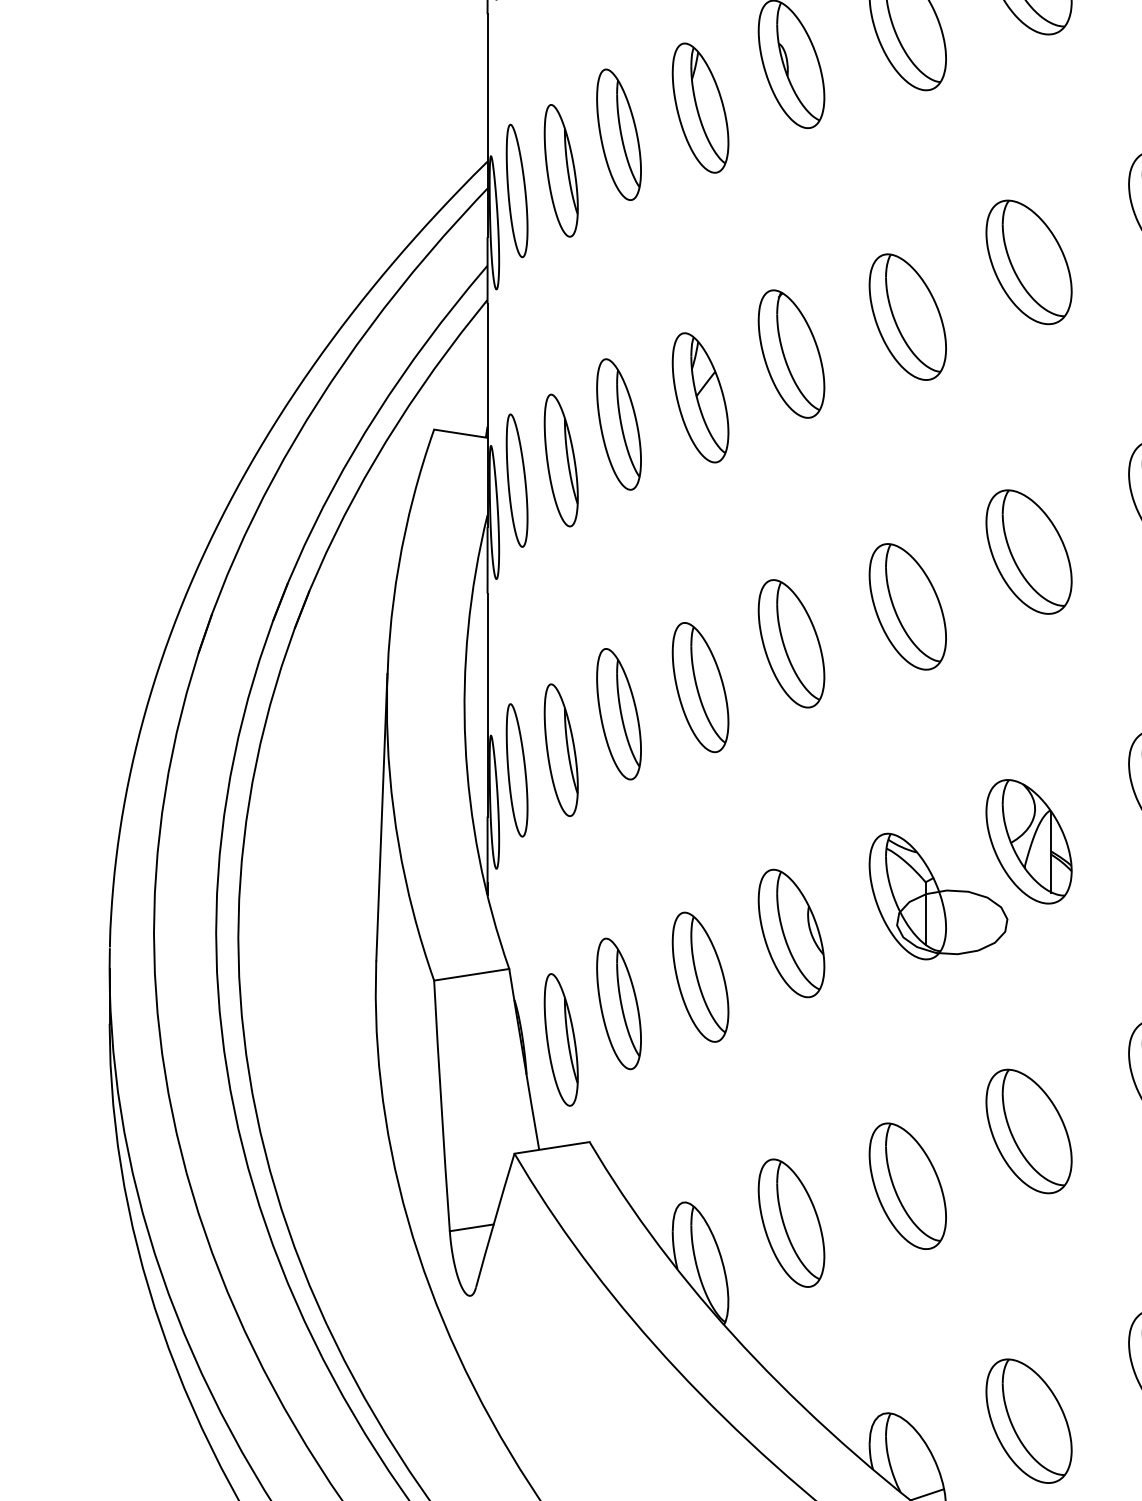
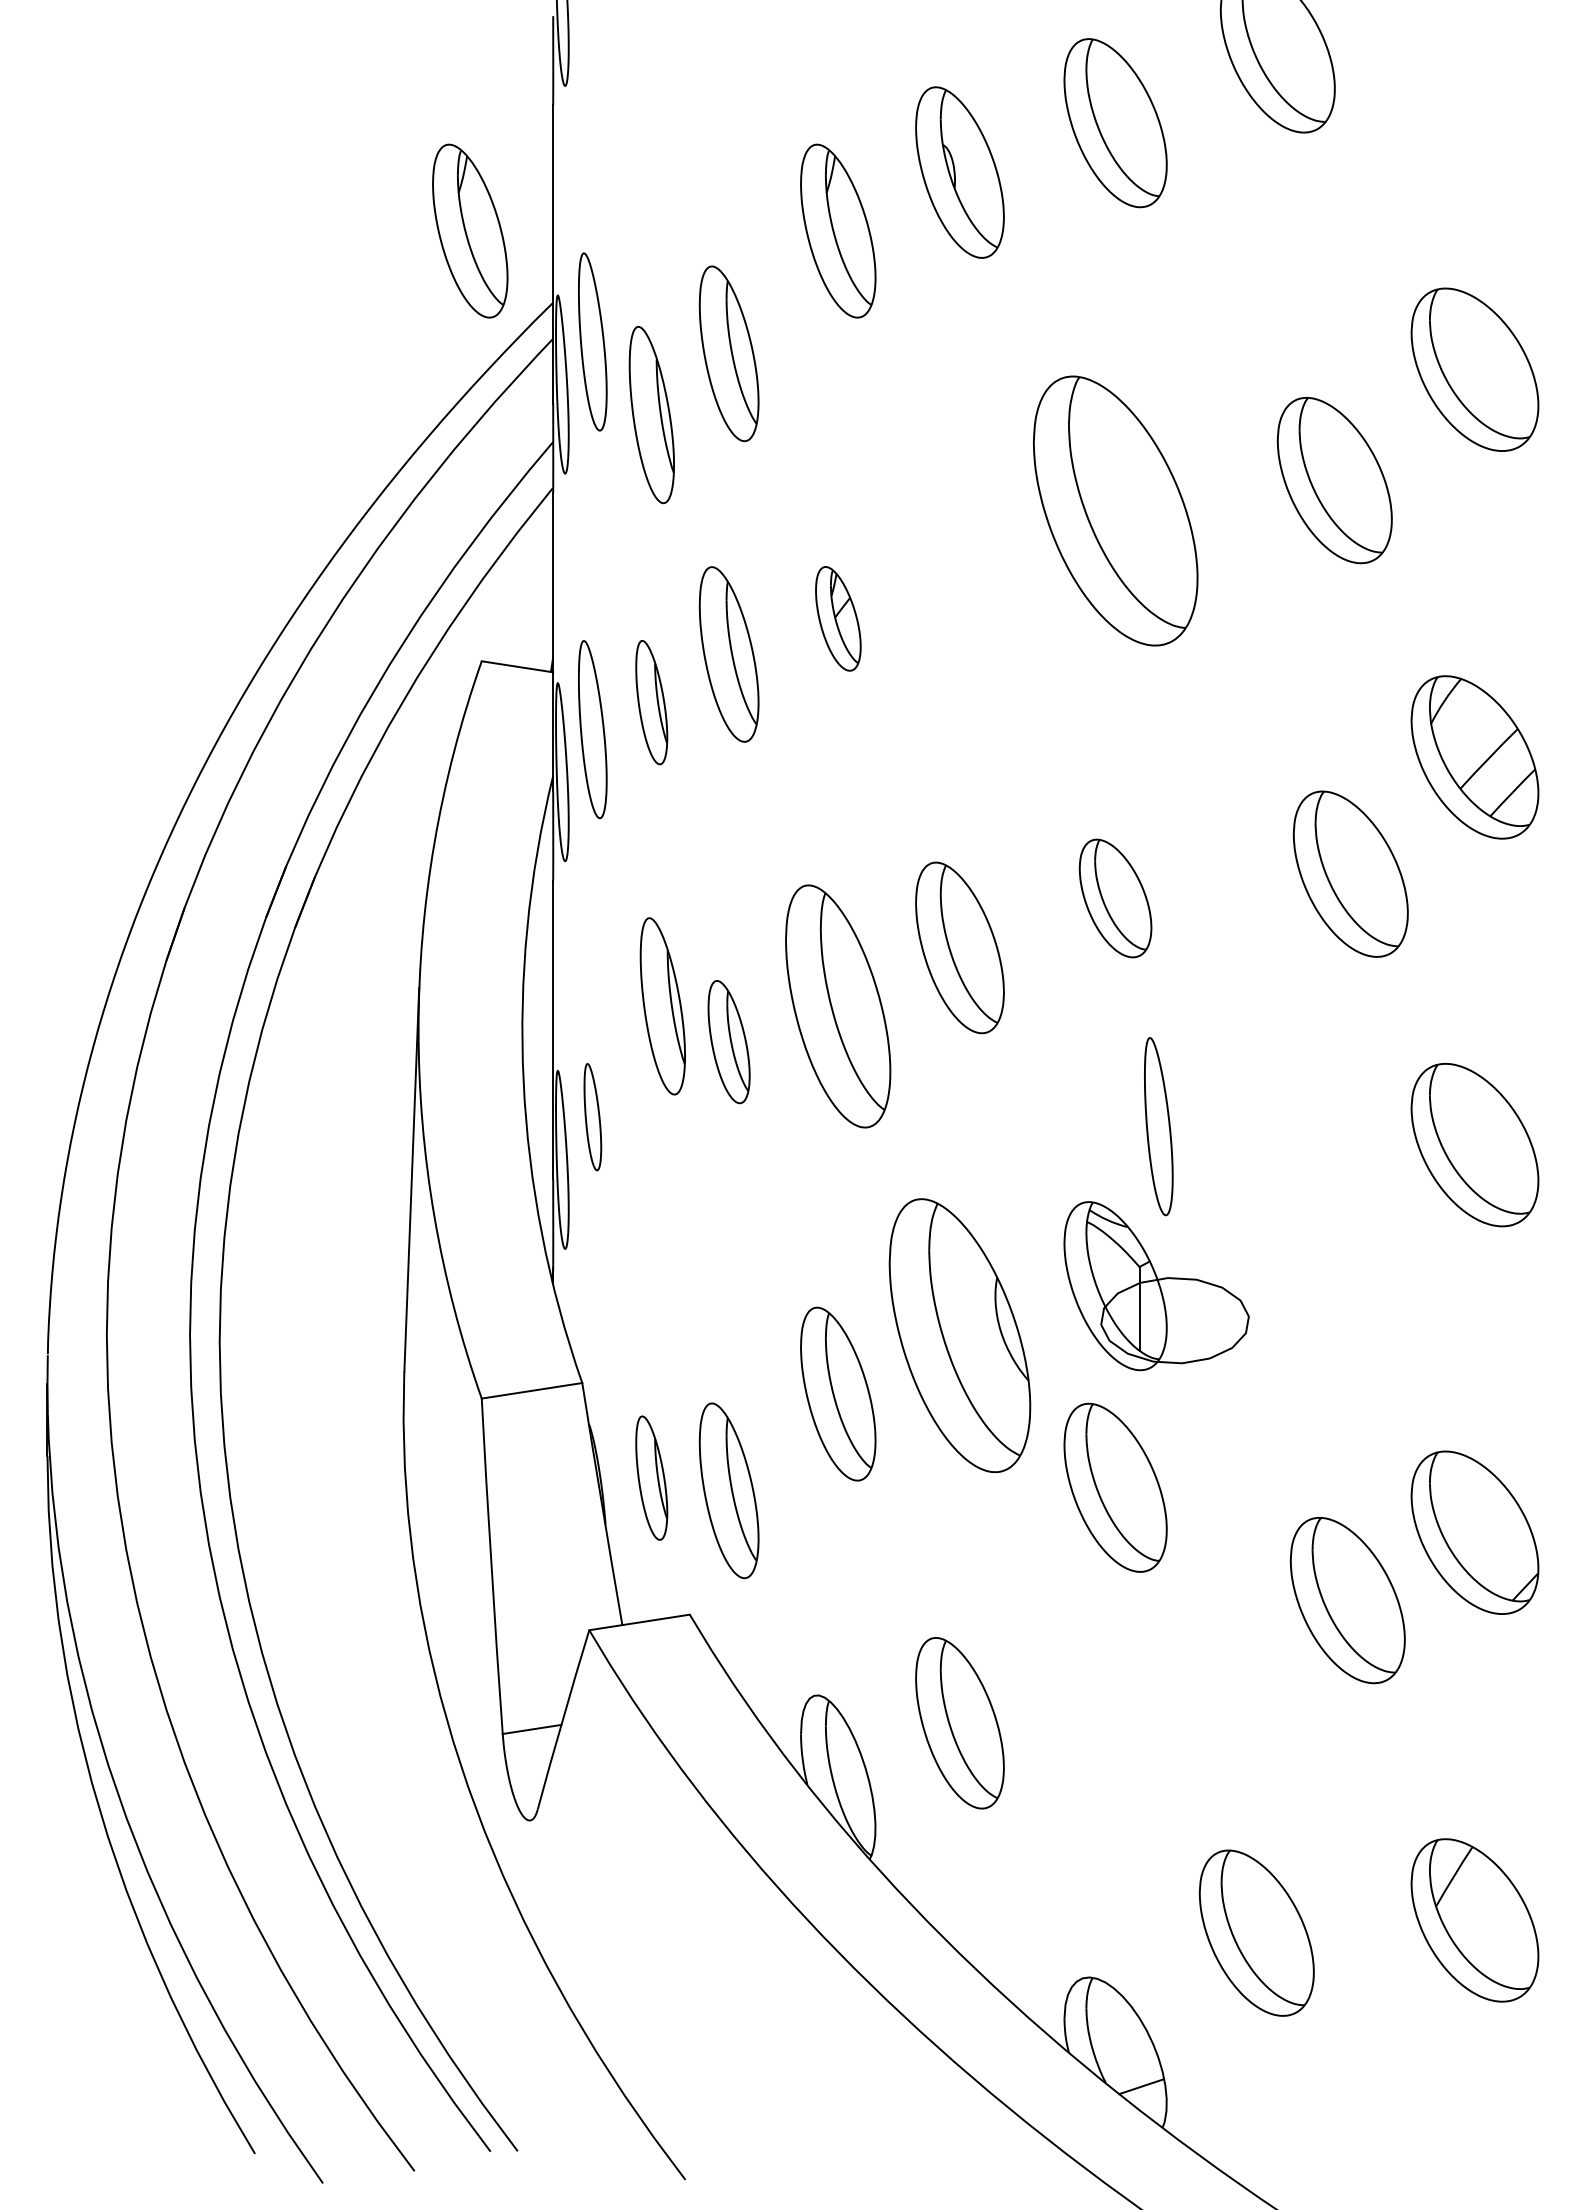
part: (425, 107) -> (470, 230), added
part: (618, 134) -> (728, 353), moved
part: (561, 171) -> (651, 415), moved
part: (1028, 262) -> (1334, 480), moved
part: (907, 316) -> (1115, 510), size x1.6
part: (791, 354) -> (959, 560), removed
part: (700, 397) -> (838, 618), size x0.6
part: (561, 460) -> (651, 702), size x0.7
part: (1028, 551) -> (1350, 873), moved
part: (907, 606) -> (1115, 898), size x0.7
part: (700, 687) -> (838, 1006), size x1.4
part: (618, 713) -> (728, 1041), size x0.7
part: (561, 750) -> (662, 1006), moved
part: (516, 769) -> (592, 1116), size x0.6
part: (939, 777) -> (1158, 1126), added
part: (1028, 841) -> (1277, 1212), removed
part: (791, 933) -> (959, 1335), size x1.6
part: (618, 1003) -> (728, 1490), moved
part: (561, 1040) -> (651, 1478), size x0.7
part: (1028, 1131) -> (1347, 1600), moved
part: (907, 1186) -> (1115, 1487), moved
part: (1028, 1420) -> (1256, 1932), moved

